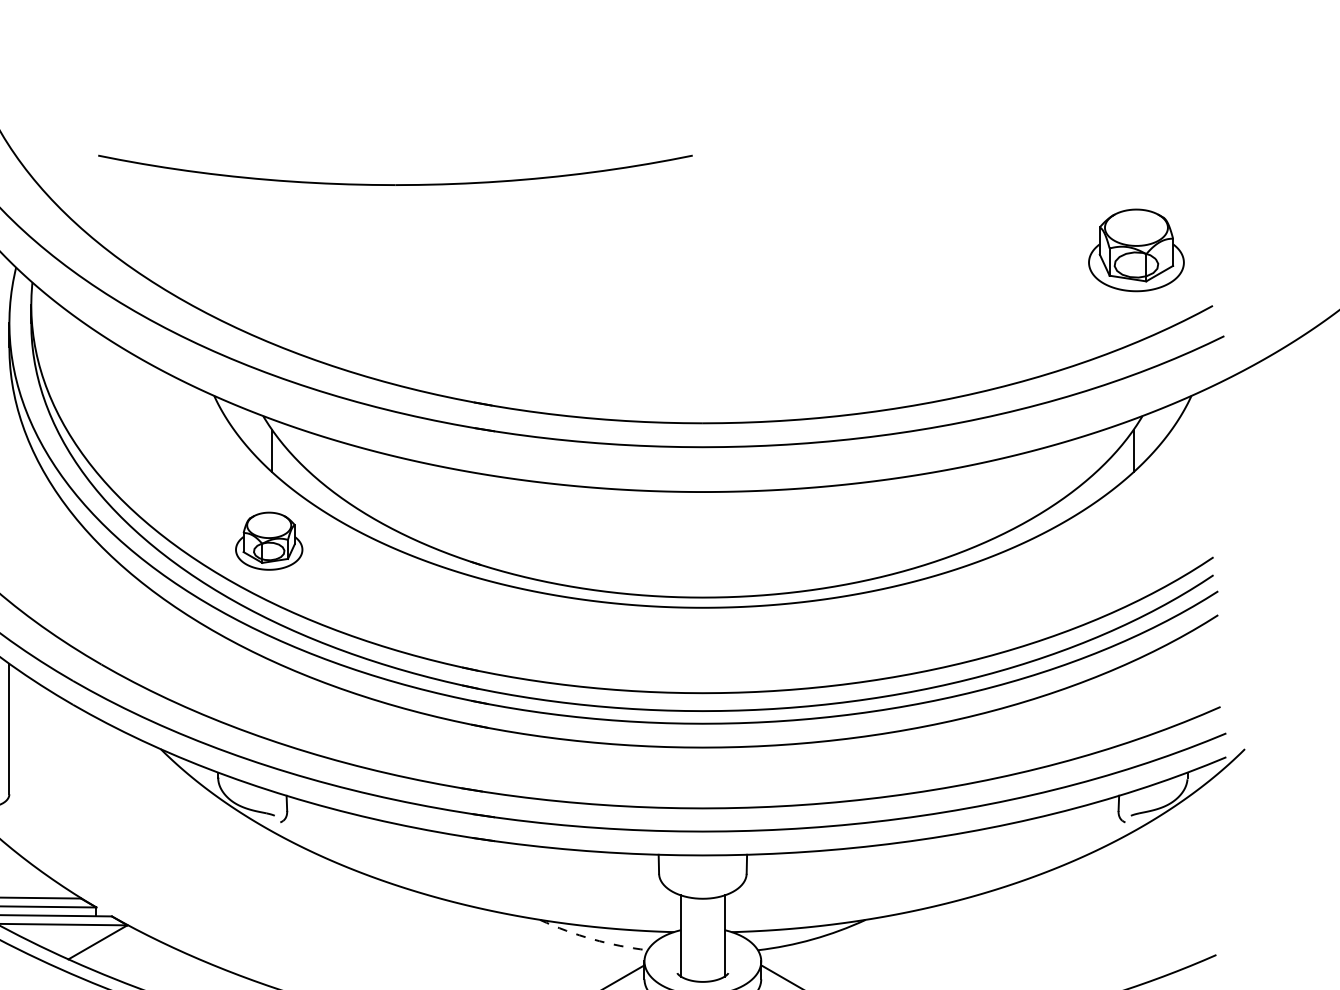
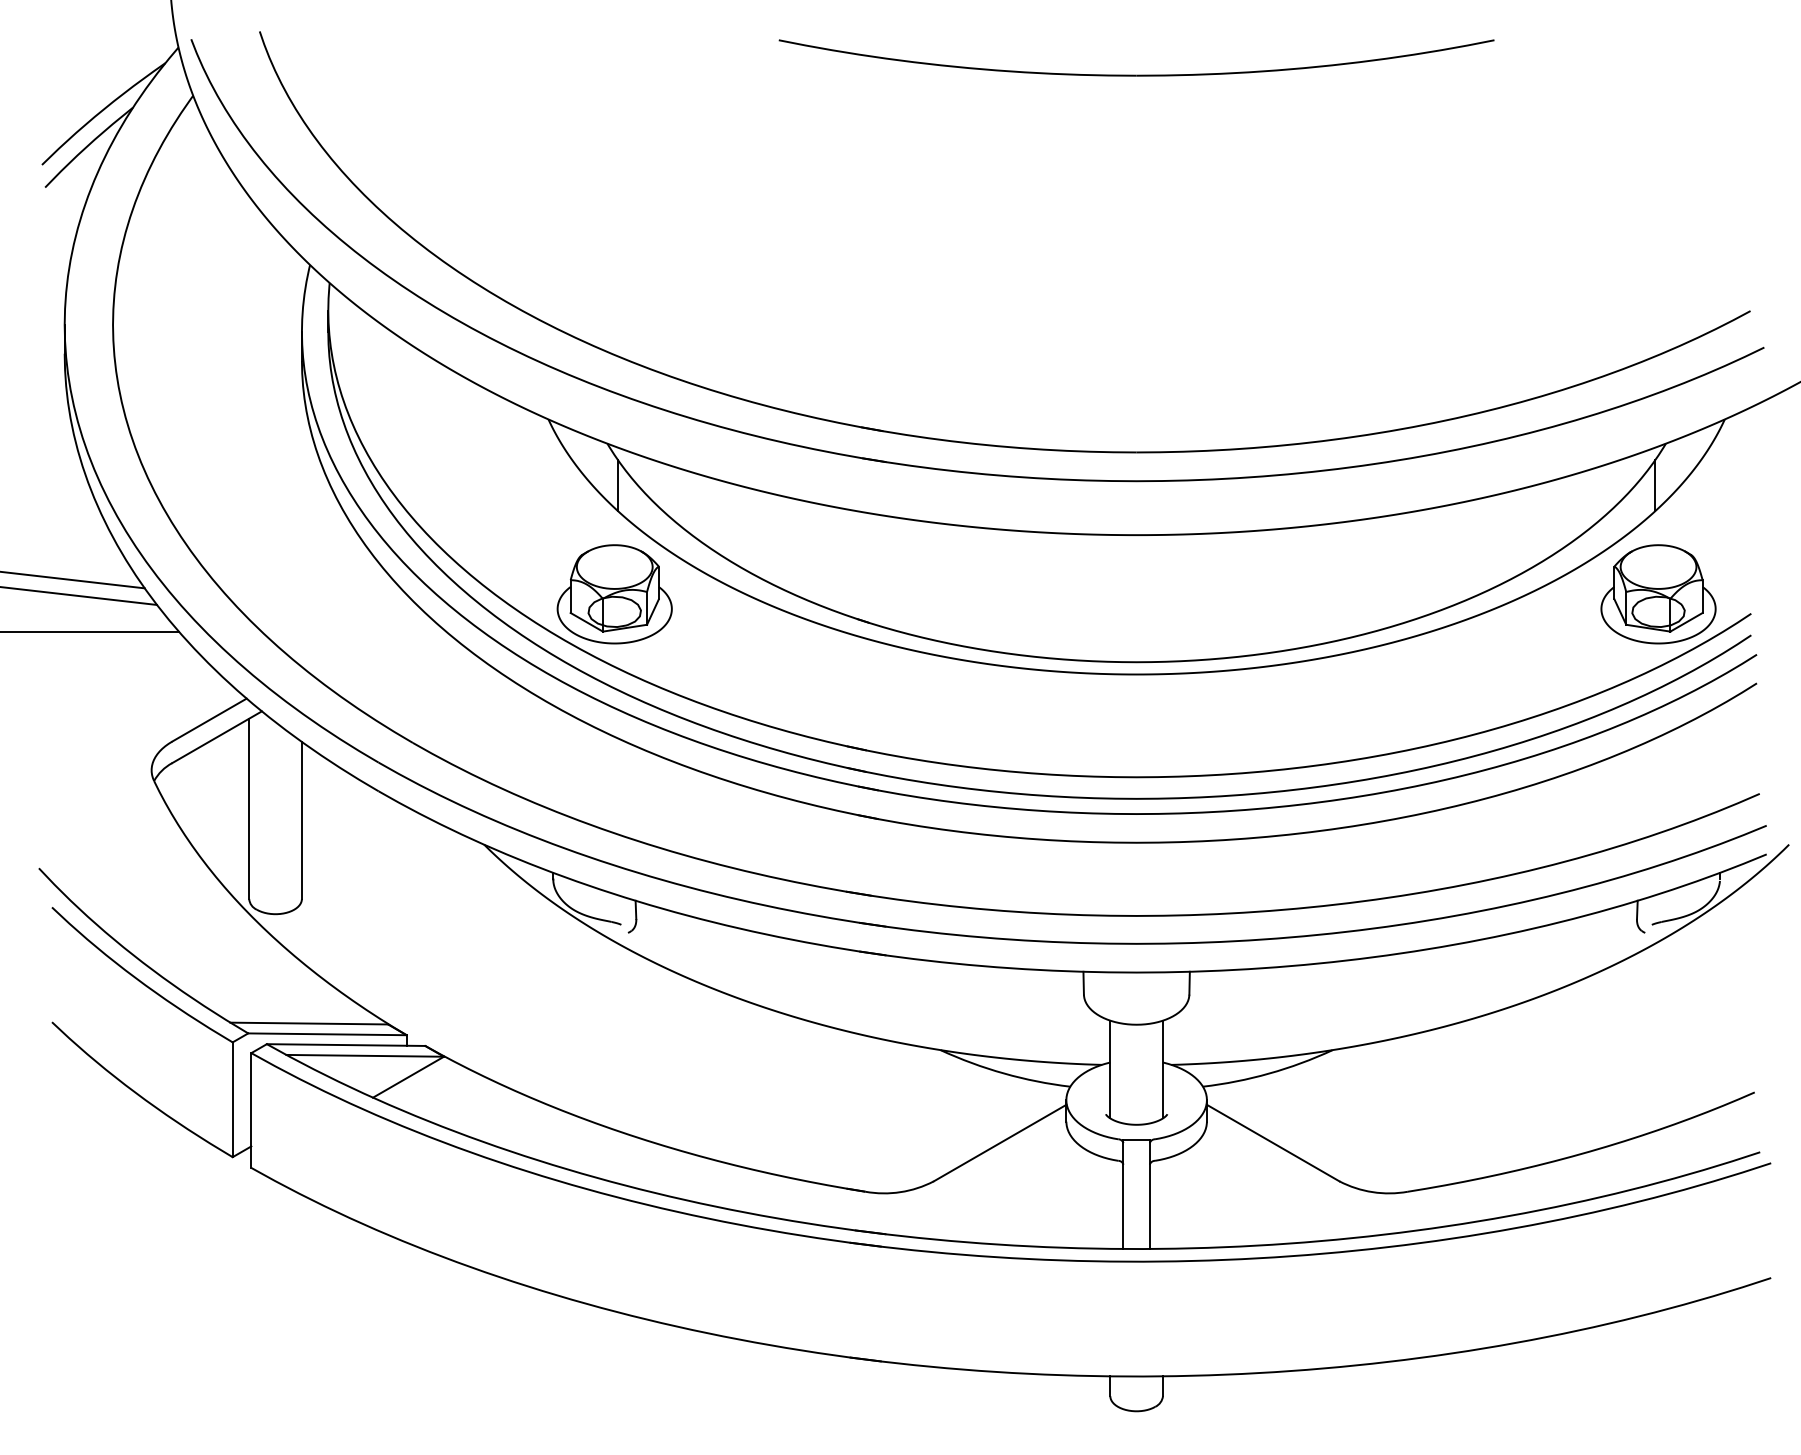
part: (395, 184) -> (1136, 74), moved
part: (1136, 250) -> (1658, 594), moved
part: (269, 541) -> (614, 594), size x1.43
arc: (593, 939) -> (1004, 1073), dashed -> solid

